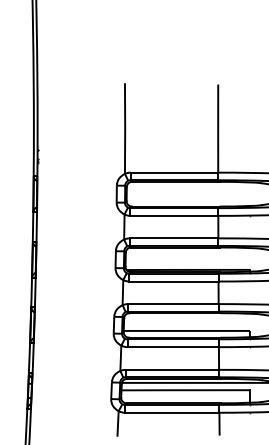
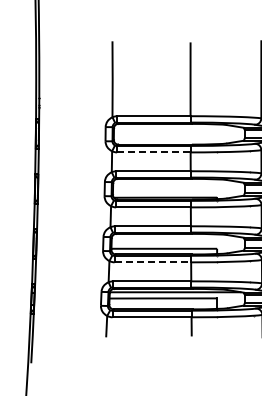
line: (173, 215) -> (153, 152), solid -> dashed
line: (173, 347) -> (153, 262), solid -> dashed

